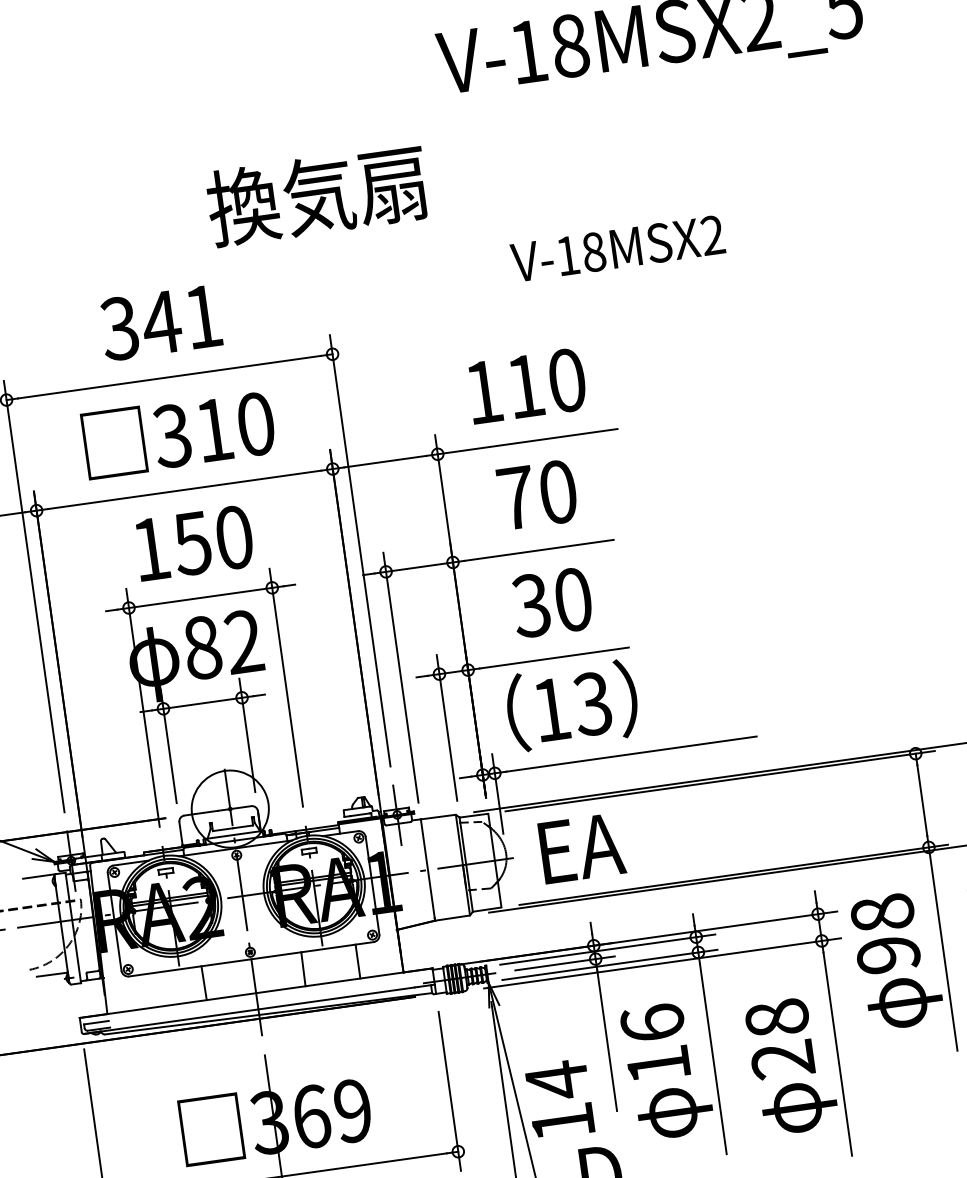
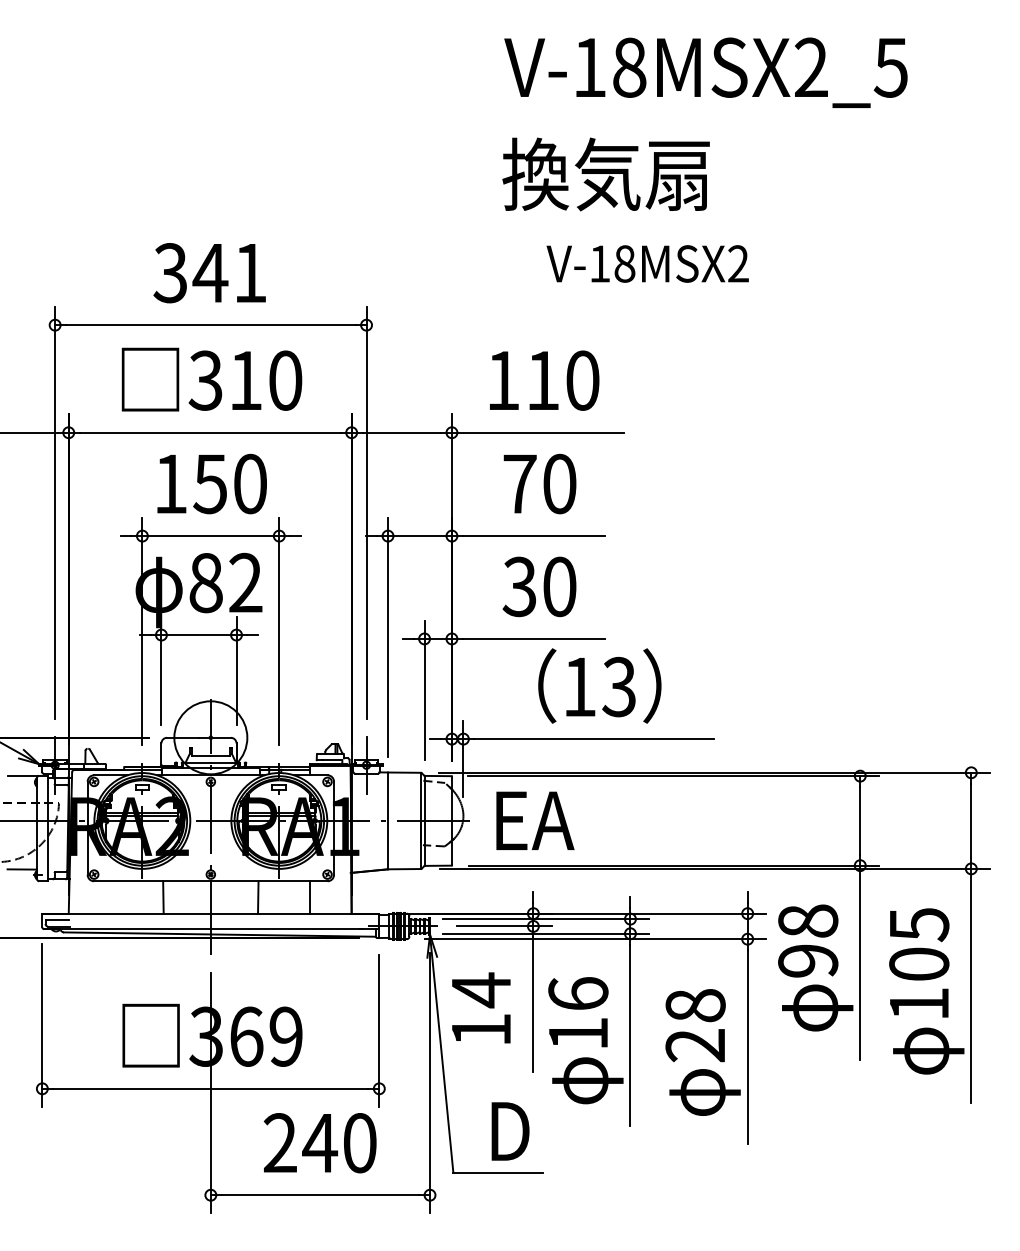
text: (316, 195) -> (605, 174), moved
text: (571, 705) -> (599, 685), moved
text: (559, 1098) -> (481, 1007), moved

